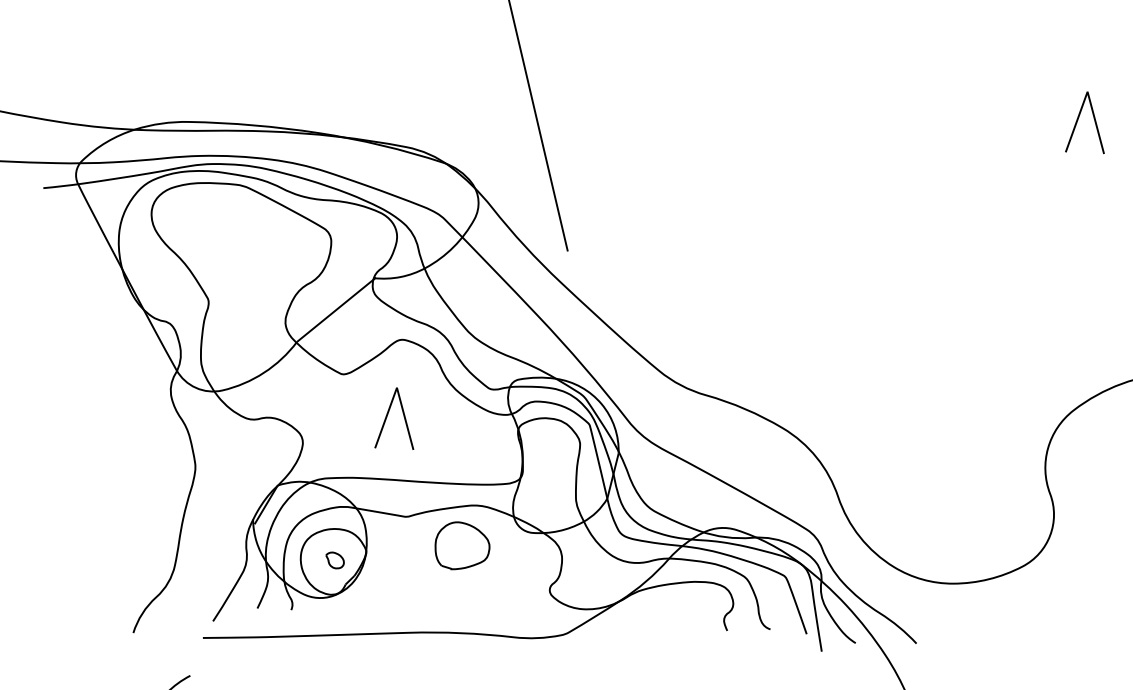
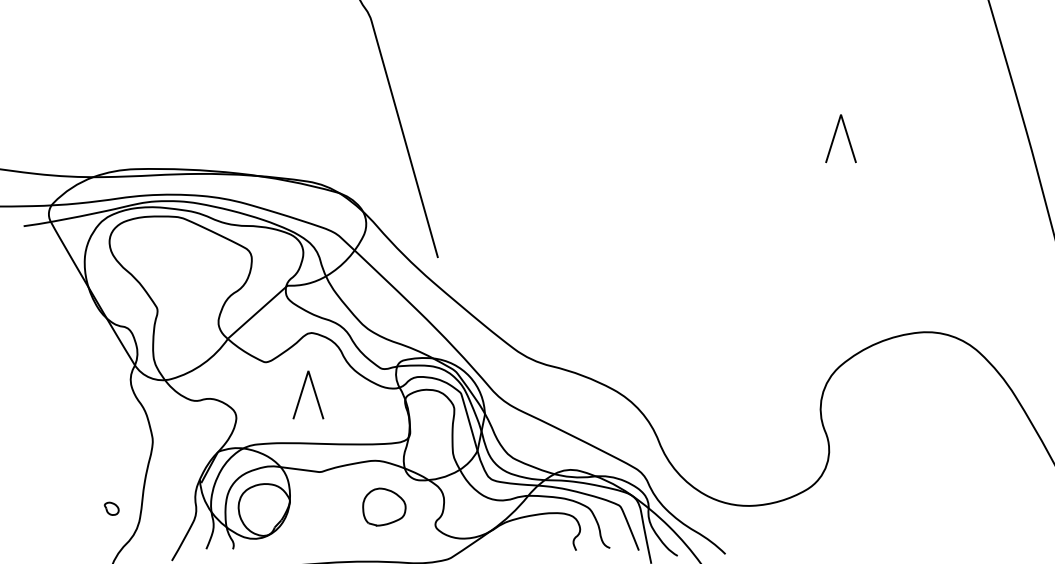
part: (462, 545) -> (384, 506), moved
part: (334, 560) -> (111, 508), moved

